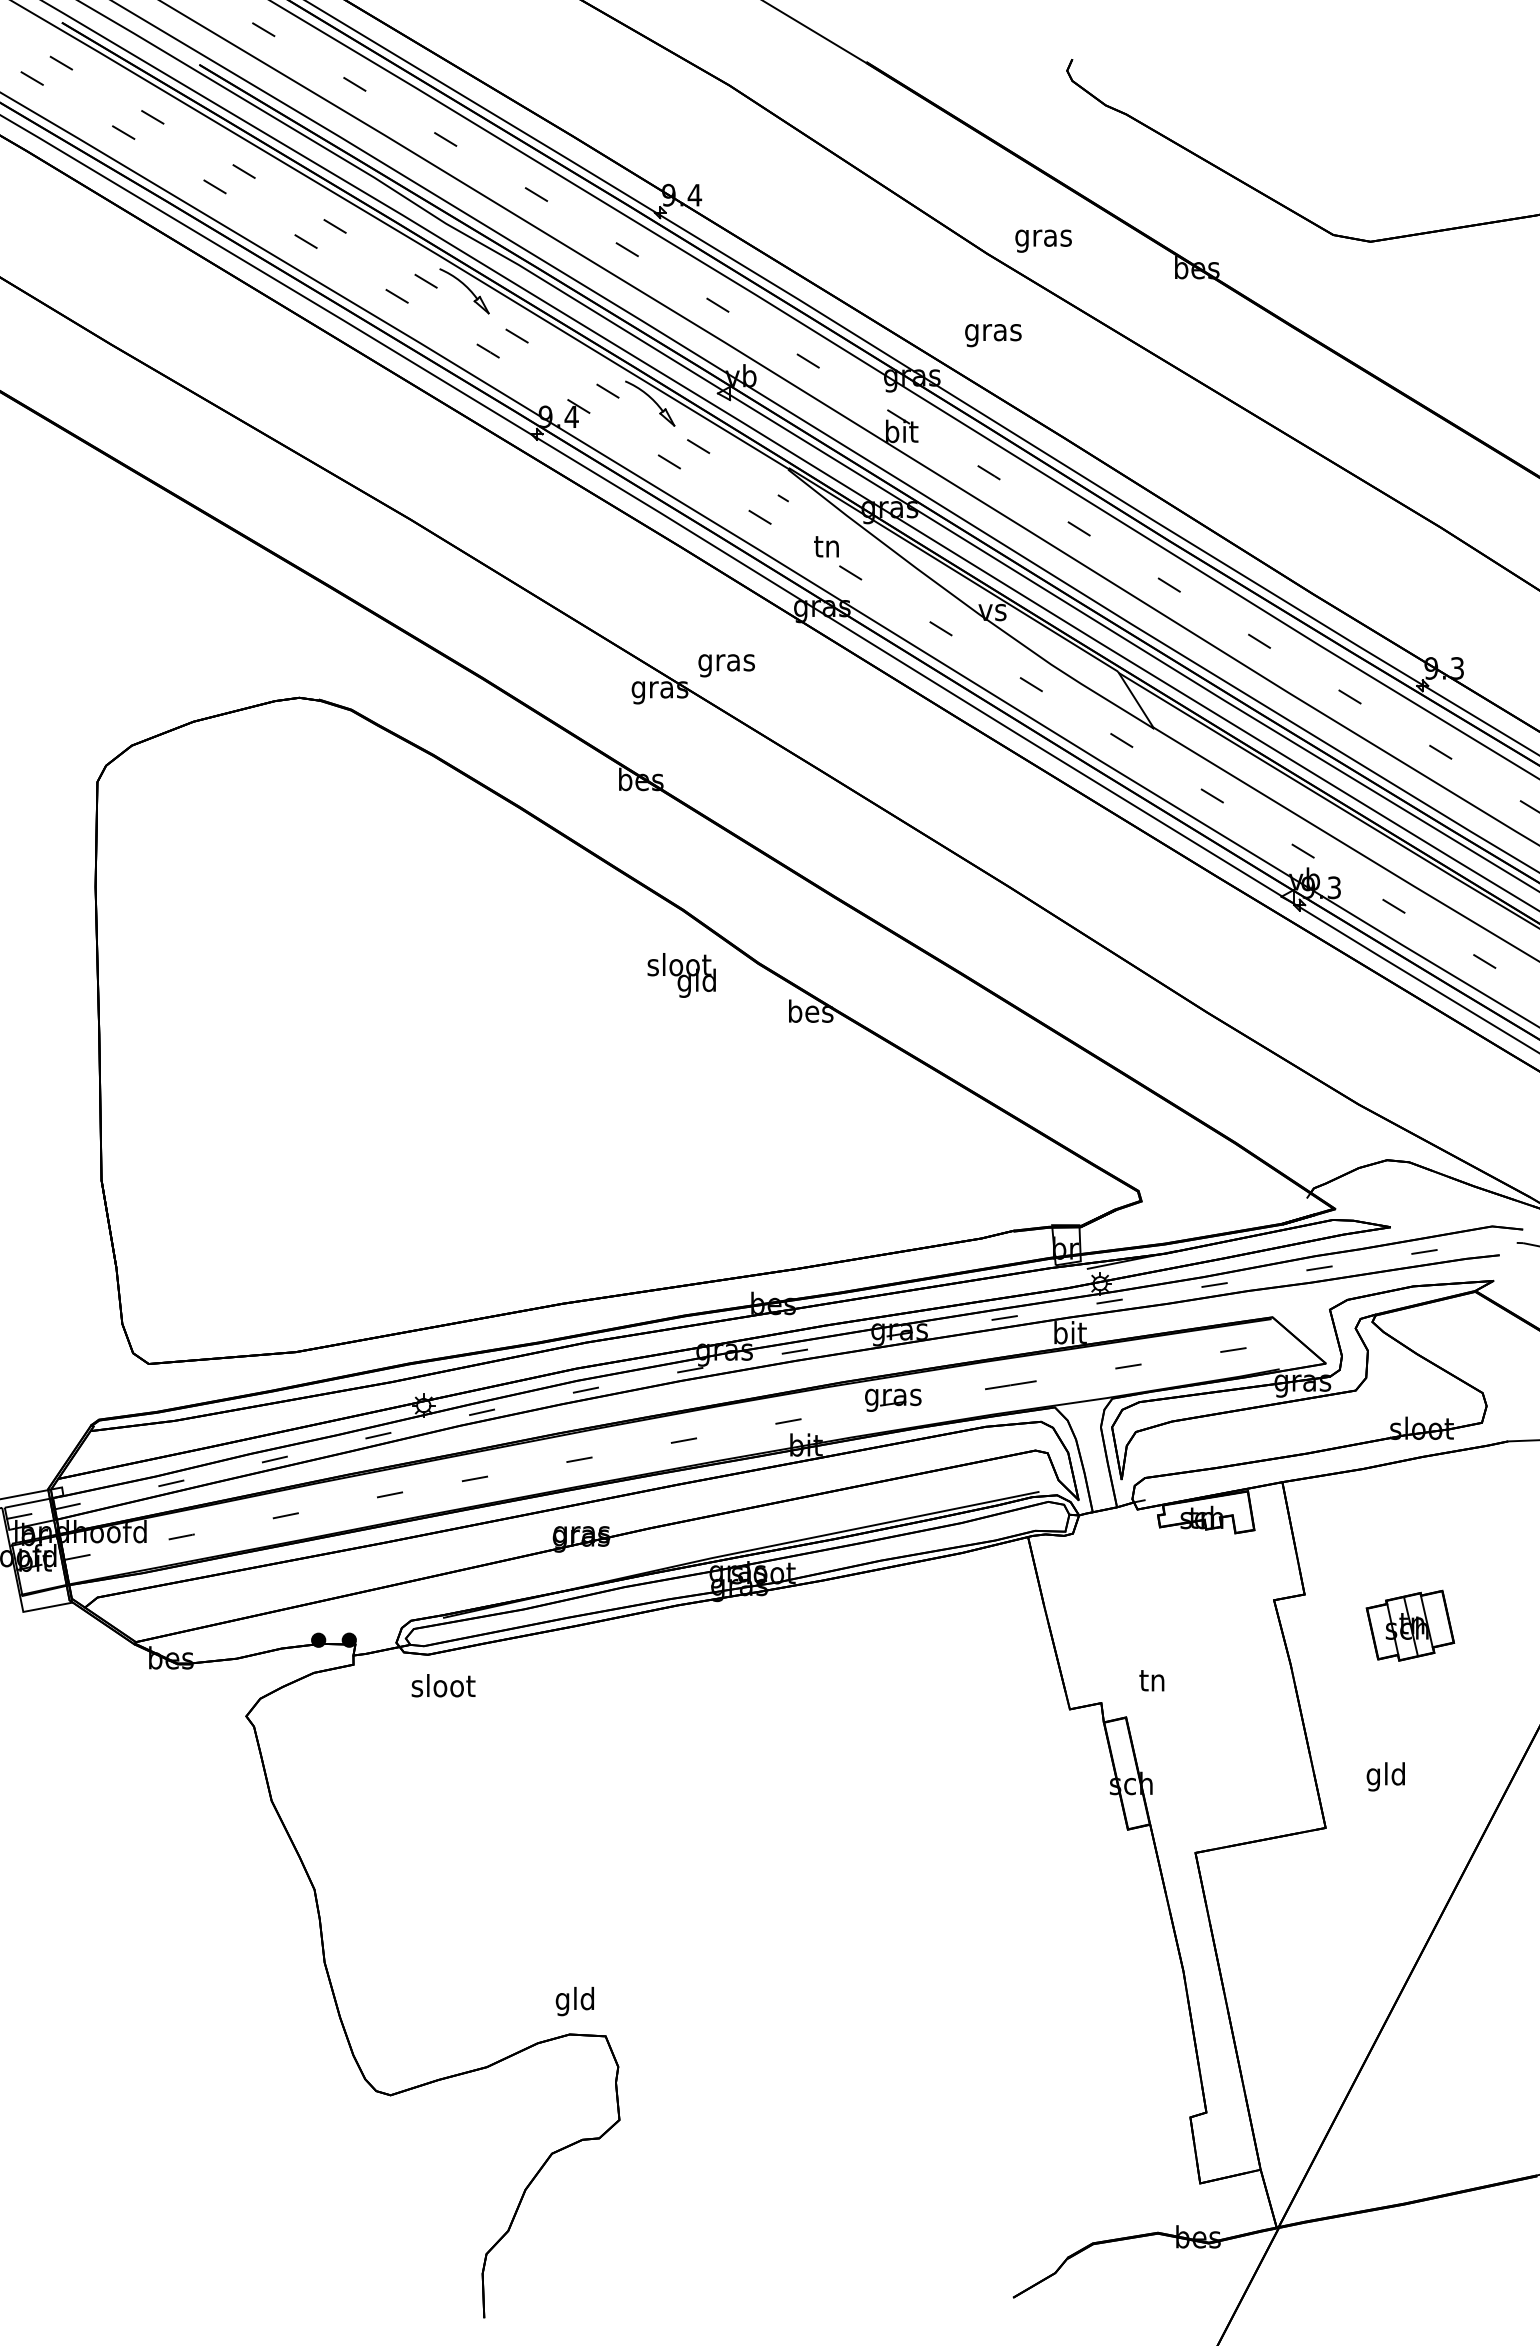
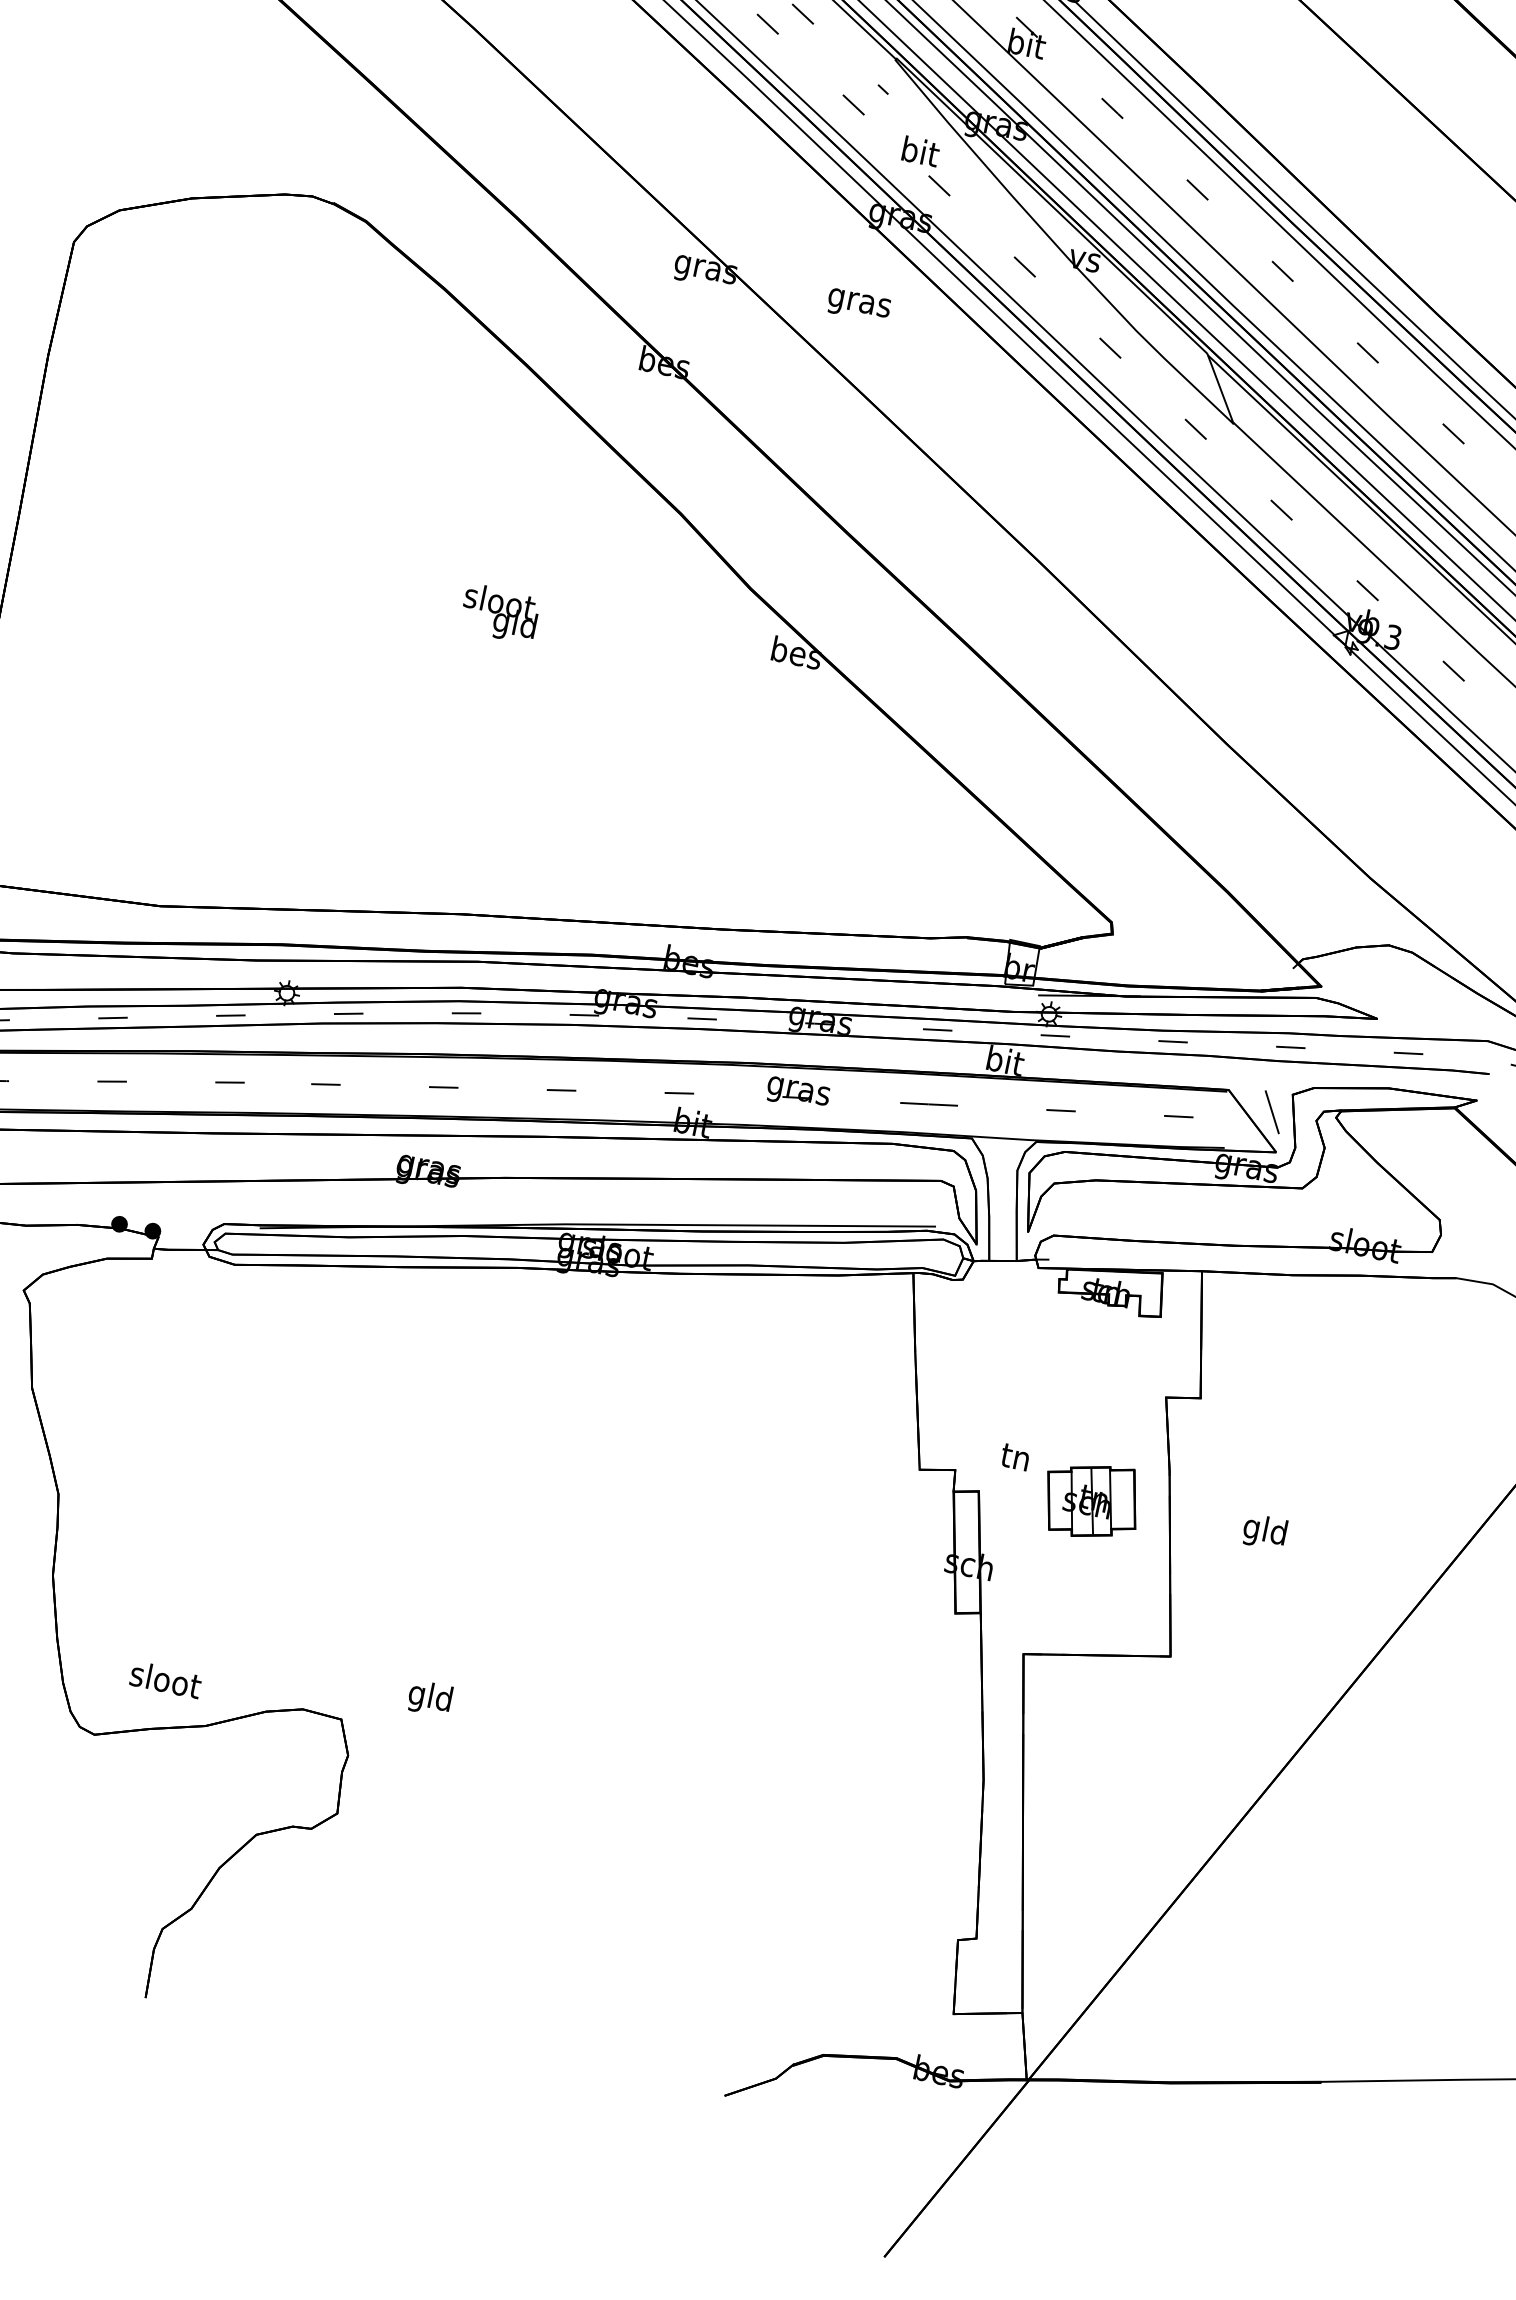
text: (828, 545) -> (921, 151), tn -> bit
text: (726, 665) -> (858, 305), moved
text: (681, 975) -> (499, 613), moved
line: (1314, 1328) -> (1271, 1111), added
part: (1410, 1625) -> (1091, 1500), moved
text: (443, 1685) -> (165, 1679), moved
text: (1385, 1776) -> (1264, 1531), moved
text: (574, 2001) -> (429, 1698), moved

